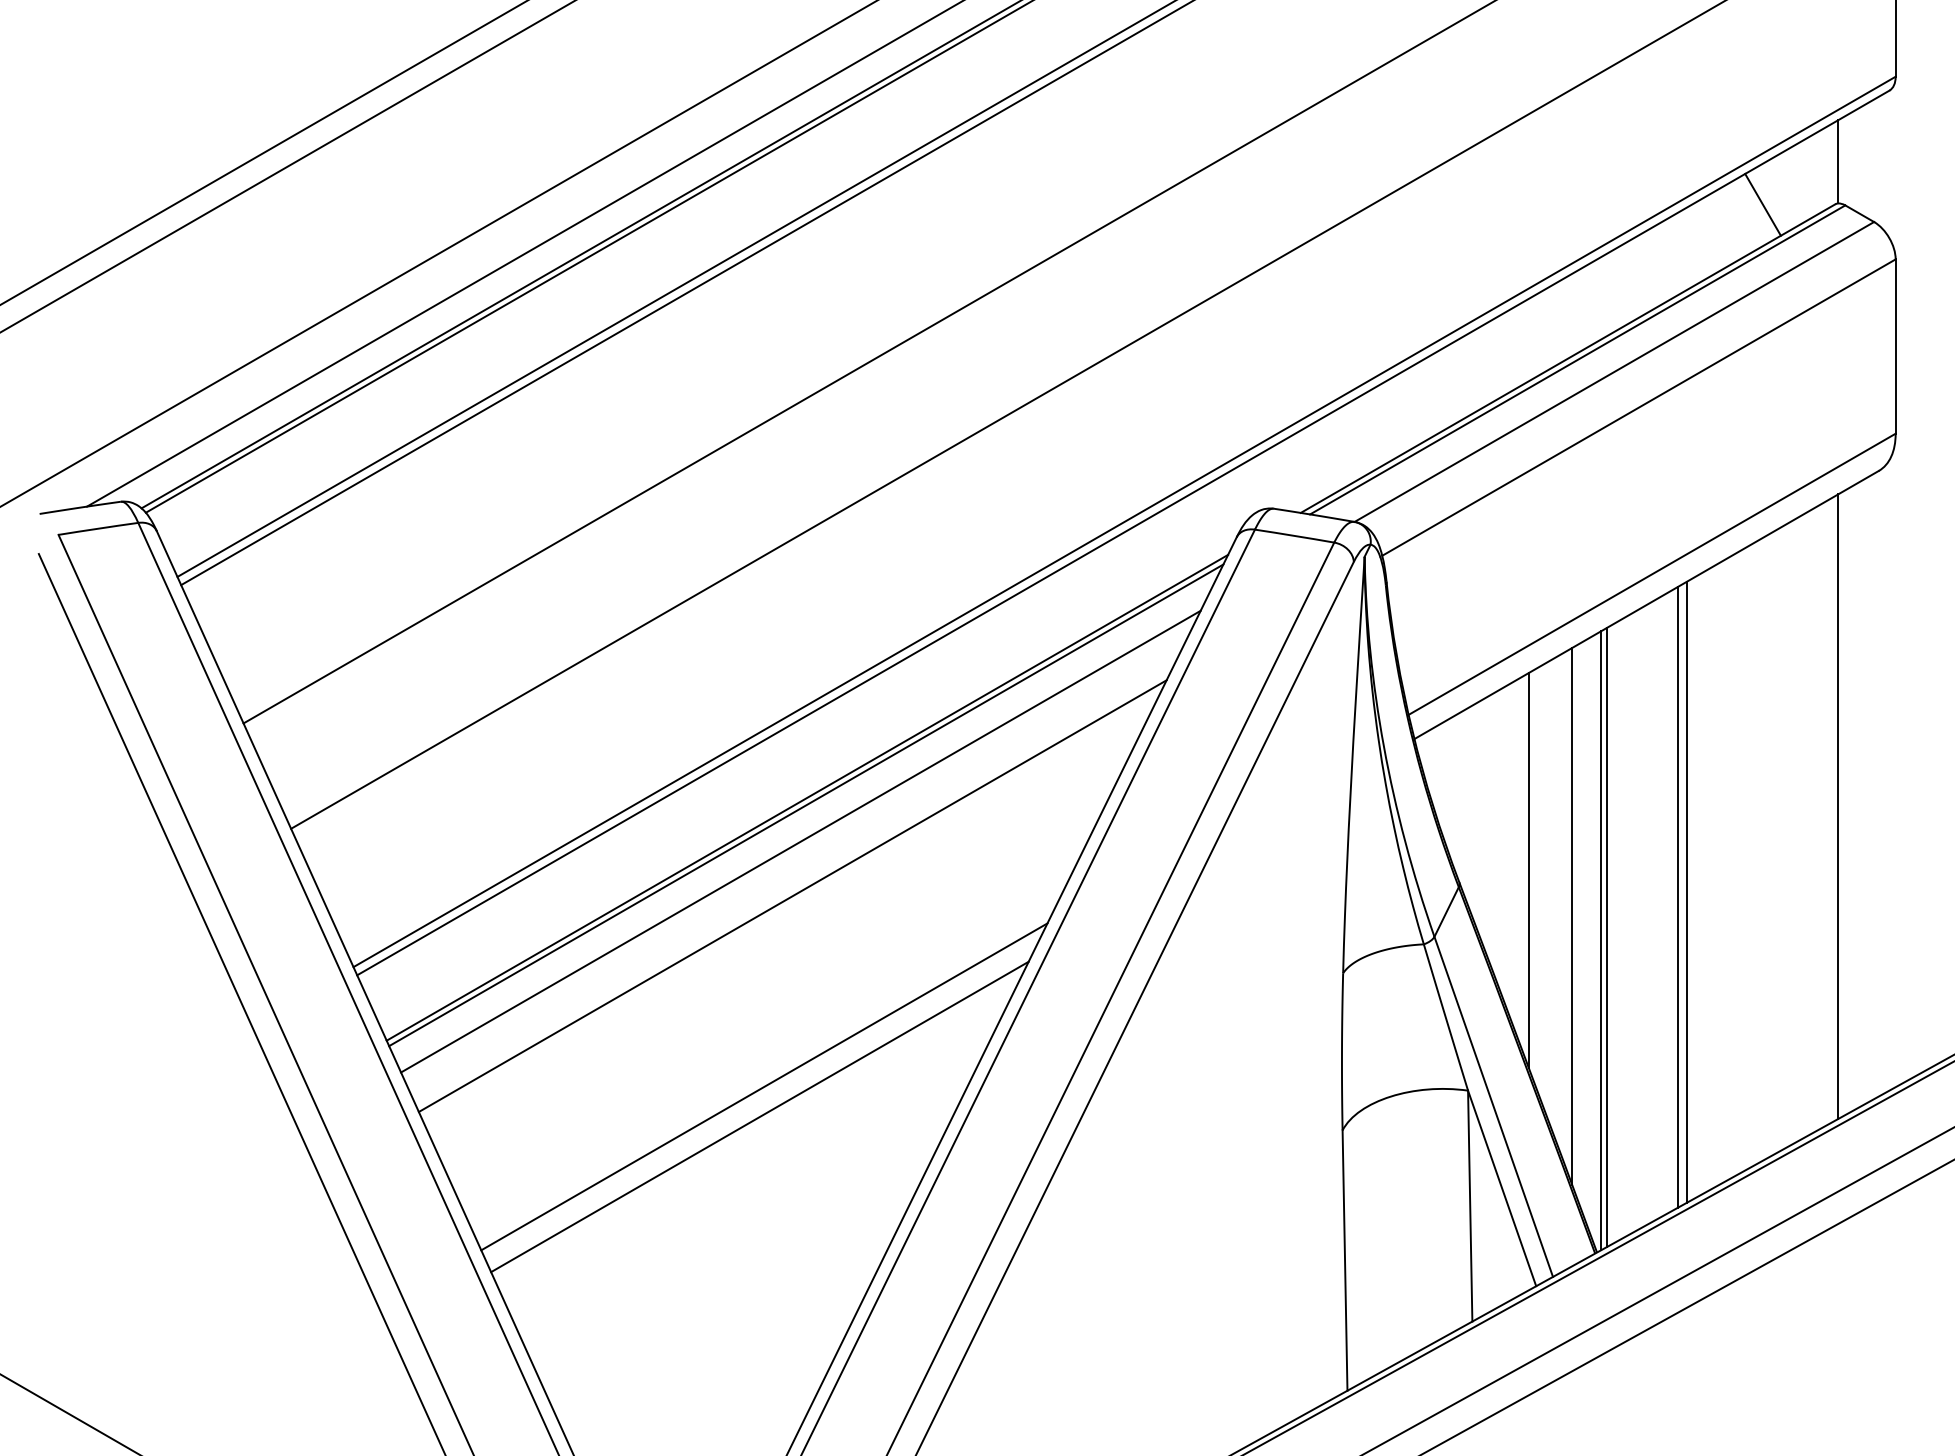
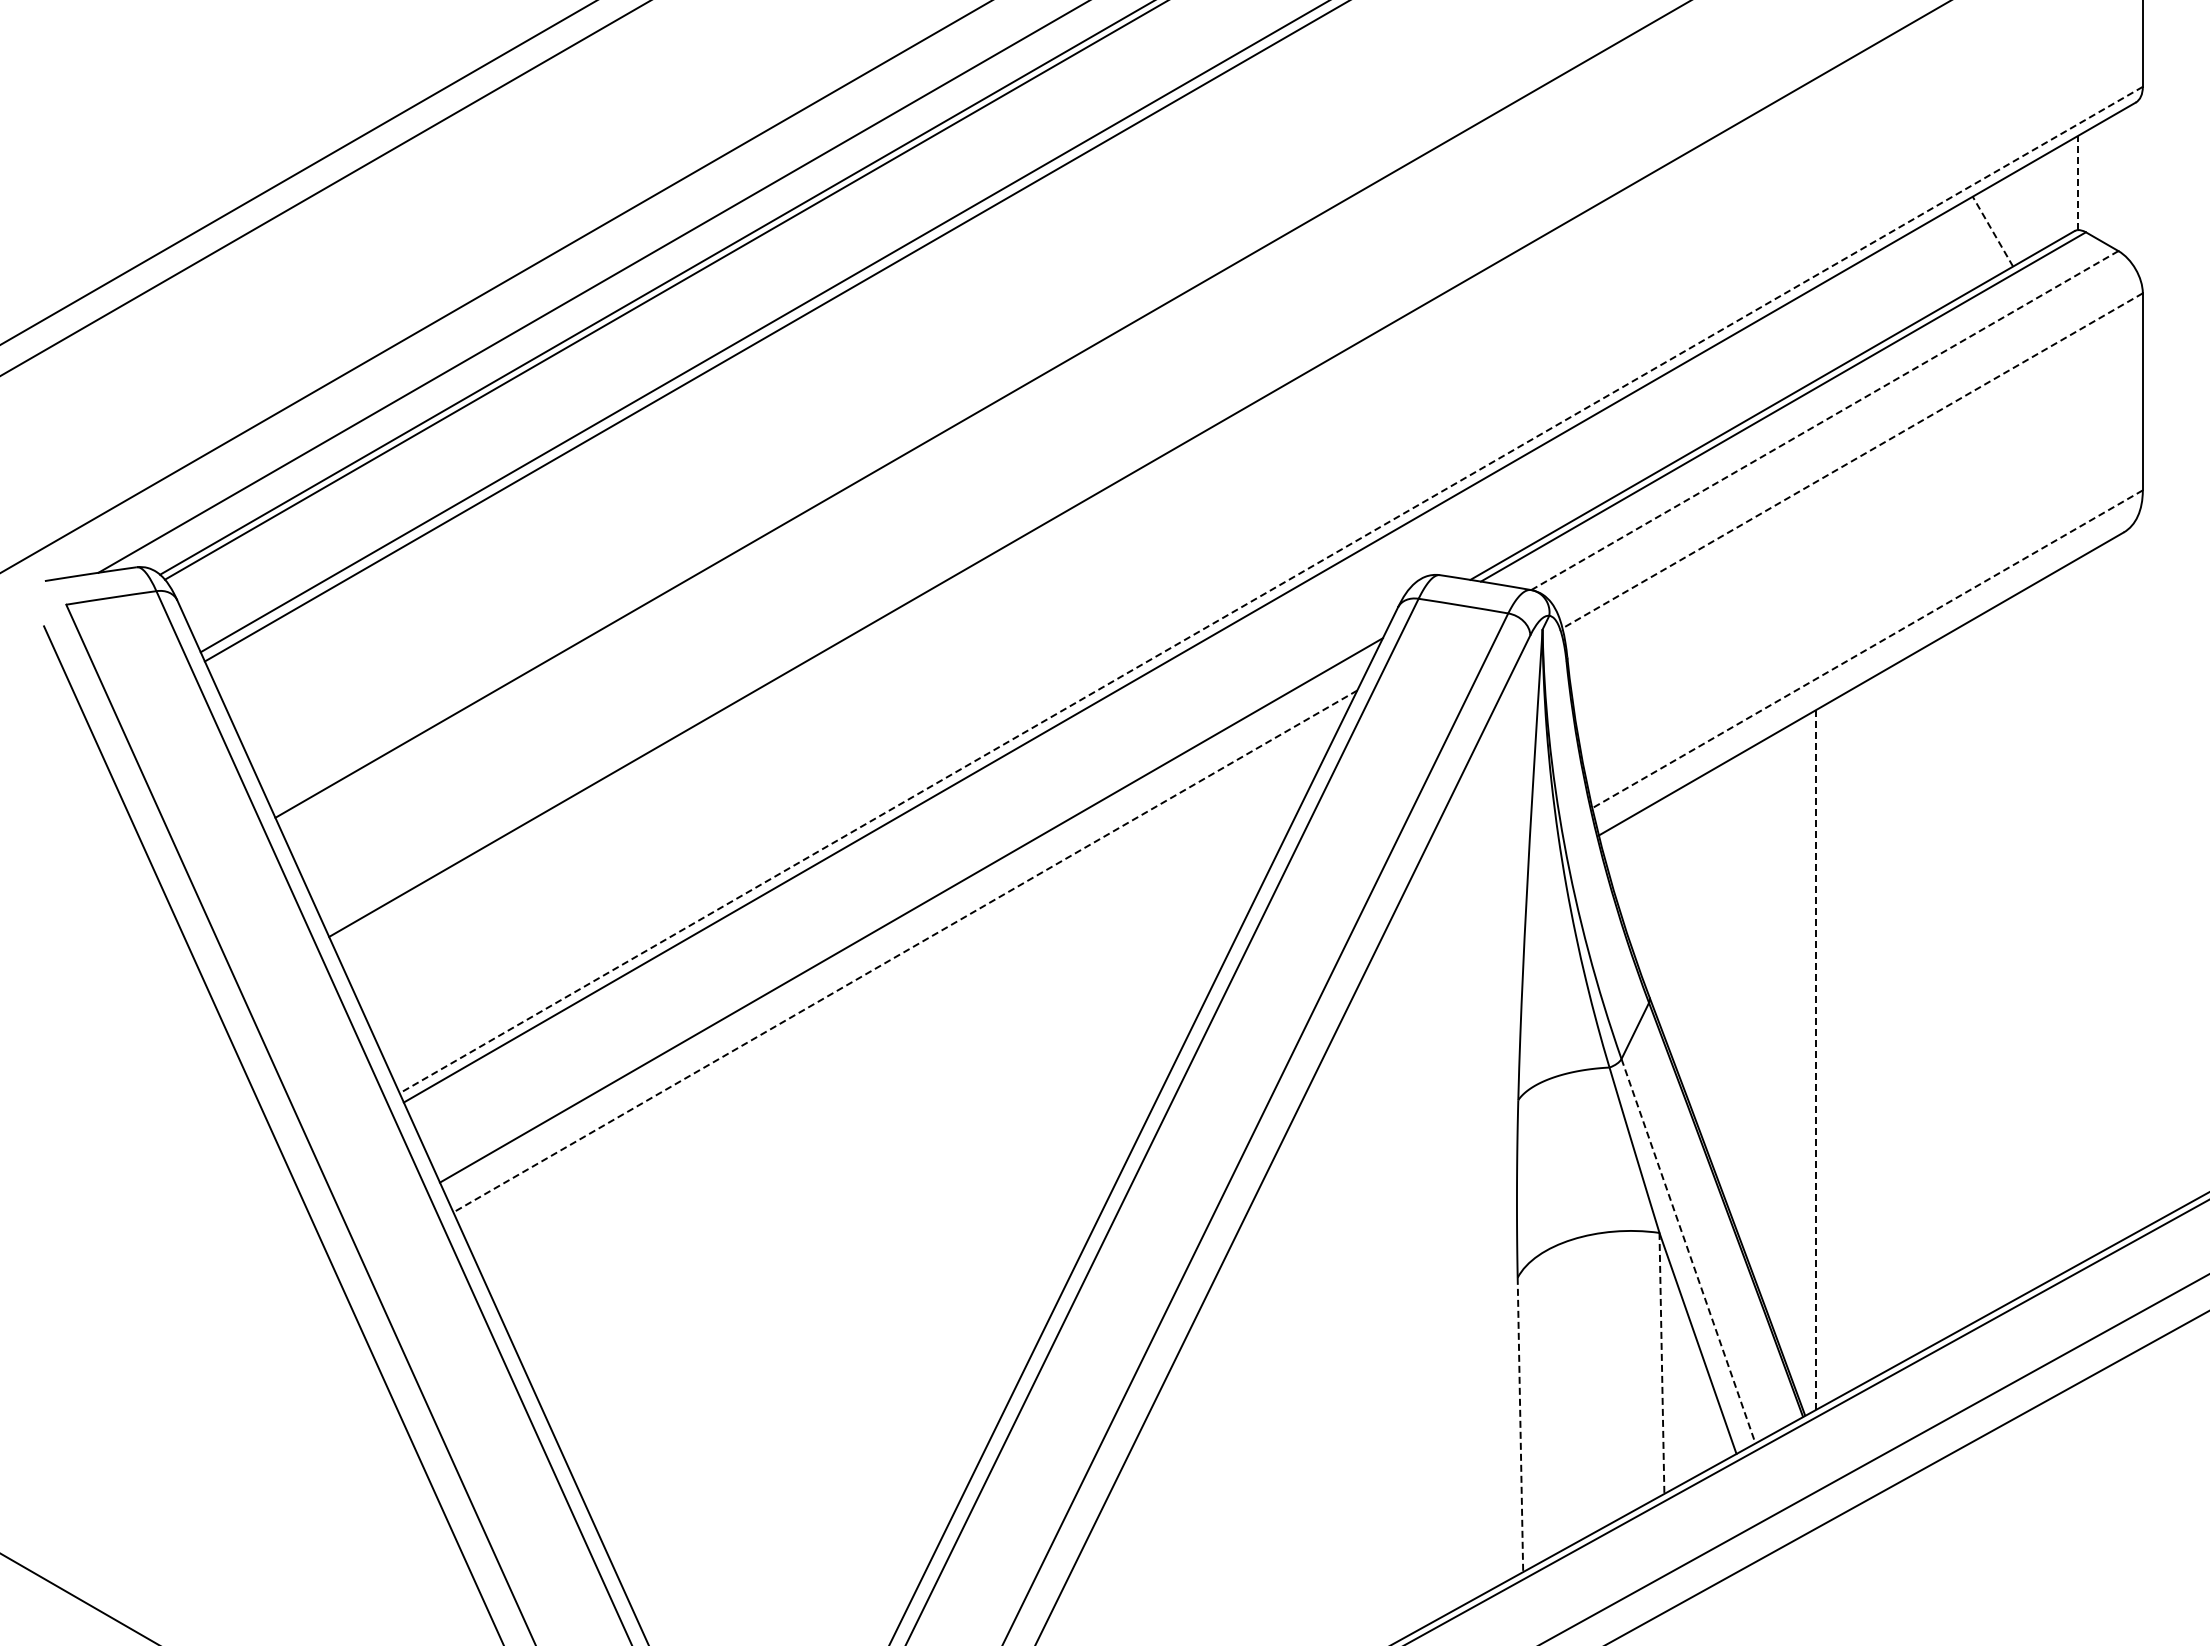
line: (1837, 161) -> (2077, 182), solid -> dashed
line: (1762, 204) -> (1992, 231), solid -> dashed
line: (1614, 371) -> (1824, 420), solid -> dashed
line: (1638, 408) -> (1852, 461), solid -> dashed
line: (1123, 522) -> (1270, 590), solid -> dashed
line: (1652, 574) -> (1867, 649), solid -> dashed
line: (807, 797) -> (912, 901), removed
line: (1837, 806) -> (2077, 911), removed
line: (801, 841) -> (905, 951), solid -> dashed
line: (1529, 869) -> (1728, 983), removed
line: (1687, 892) -> (1907, 1008), removed
line: (792, 896) -> (895, 1013), removed
line: (1678, 897) -> (1897, 1014), removed
line: (1572, 915) -> (1777, 1035), removed
line: (1606, 937) -> (1816, 1059), solid -> dashed
line: (1600, 940) -> (1809, 1063), removed
line: (764, 1086) -> (864, 1228), removed
line: (1493, 1107) -> (1688, 1251), solid -> dashed
line: (759, 1116) -> (858, 1262), removed
line: (1469, 1206) -> (1661, 1363), solid -> dashed
line: (1345, 1261) -> (1520, 1425), solid -> dashed

